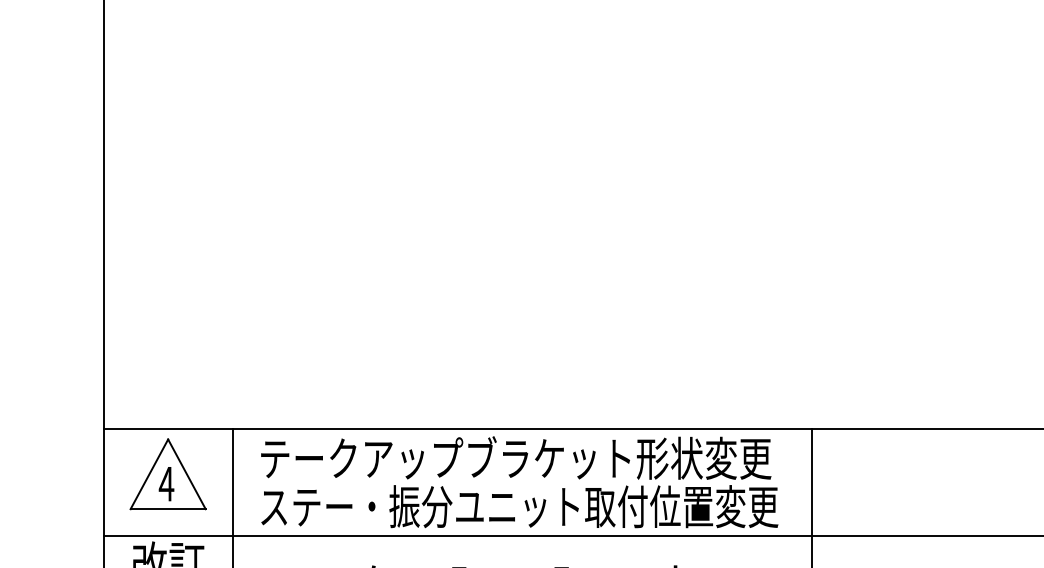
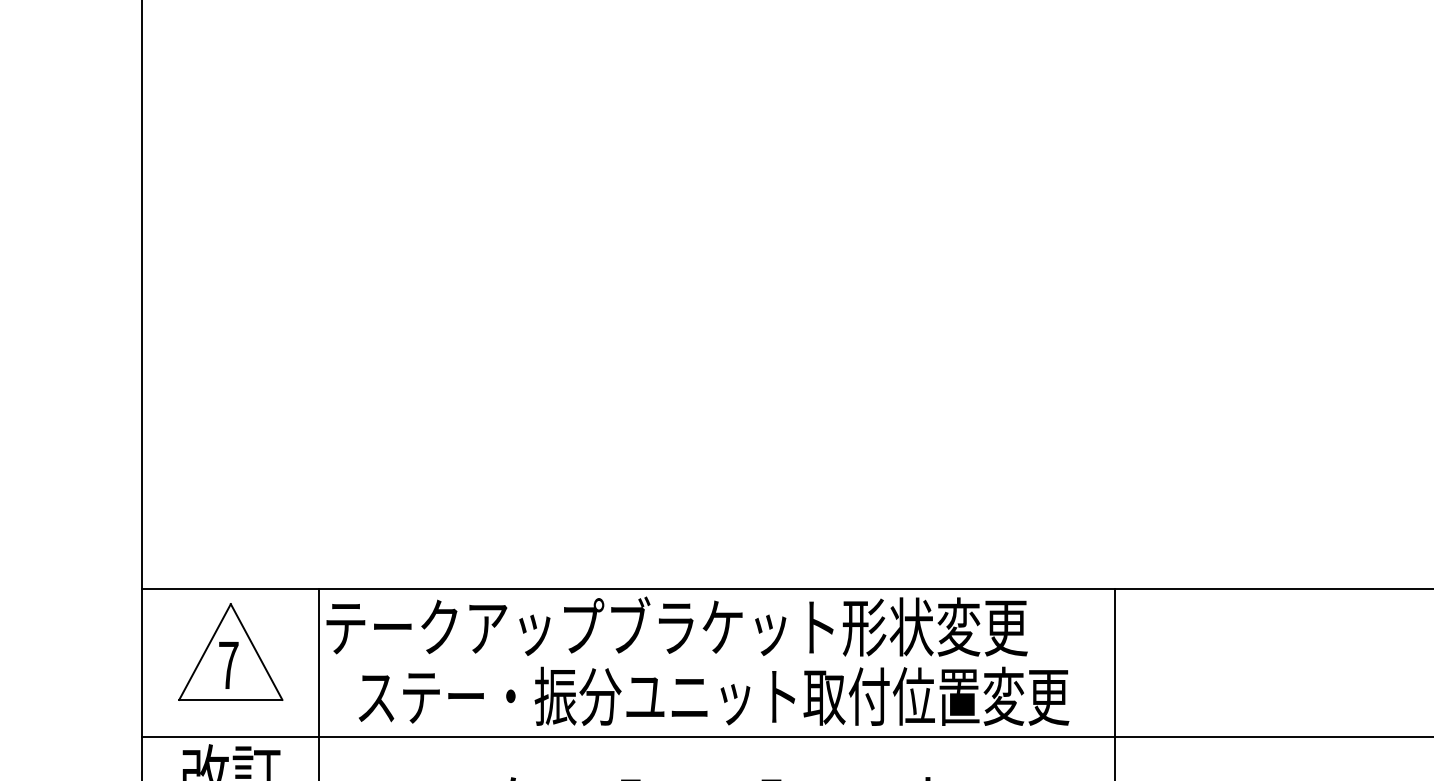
text: (515, 457) -> (676, 626), moved
text: (166, 483) -> (228, 664), 4 -> 7

